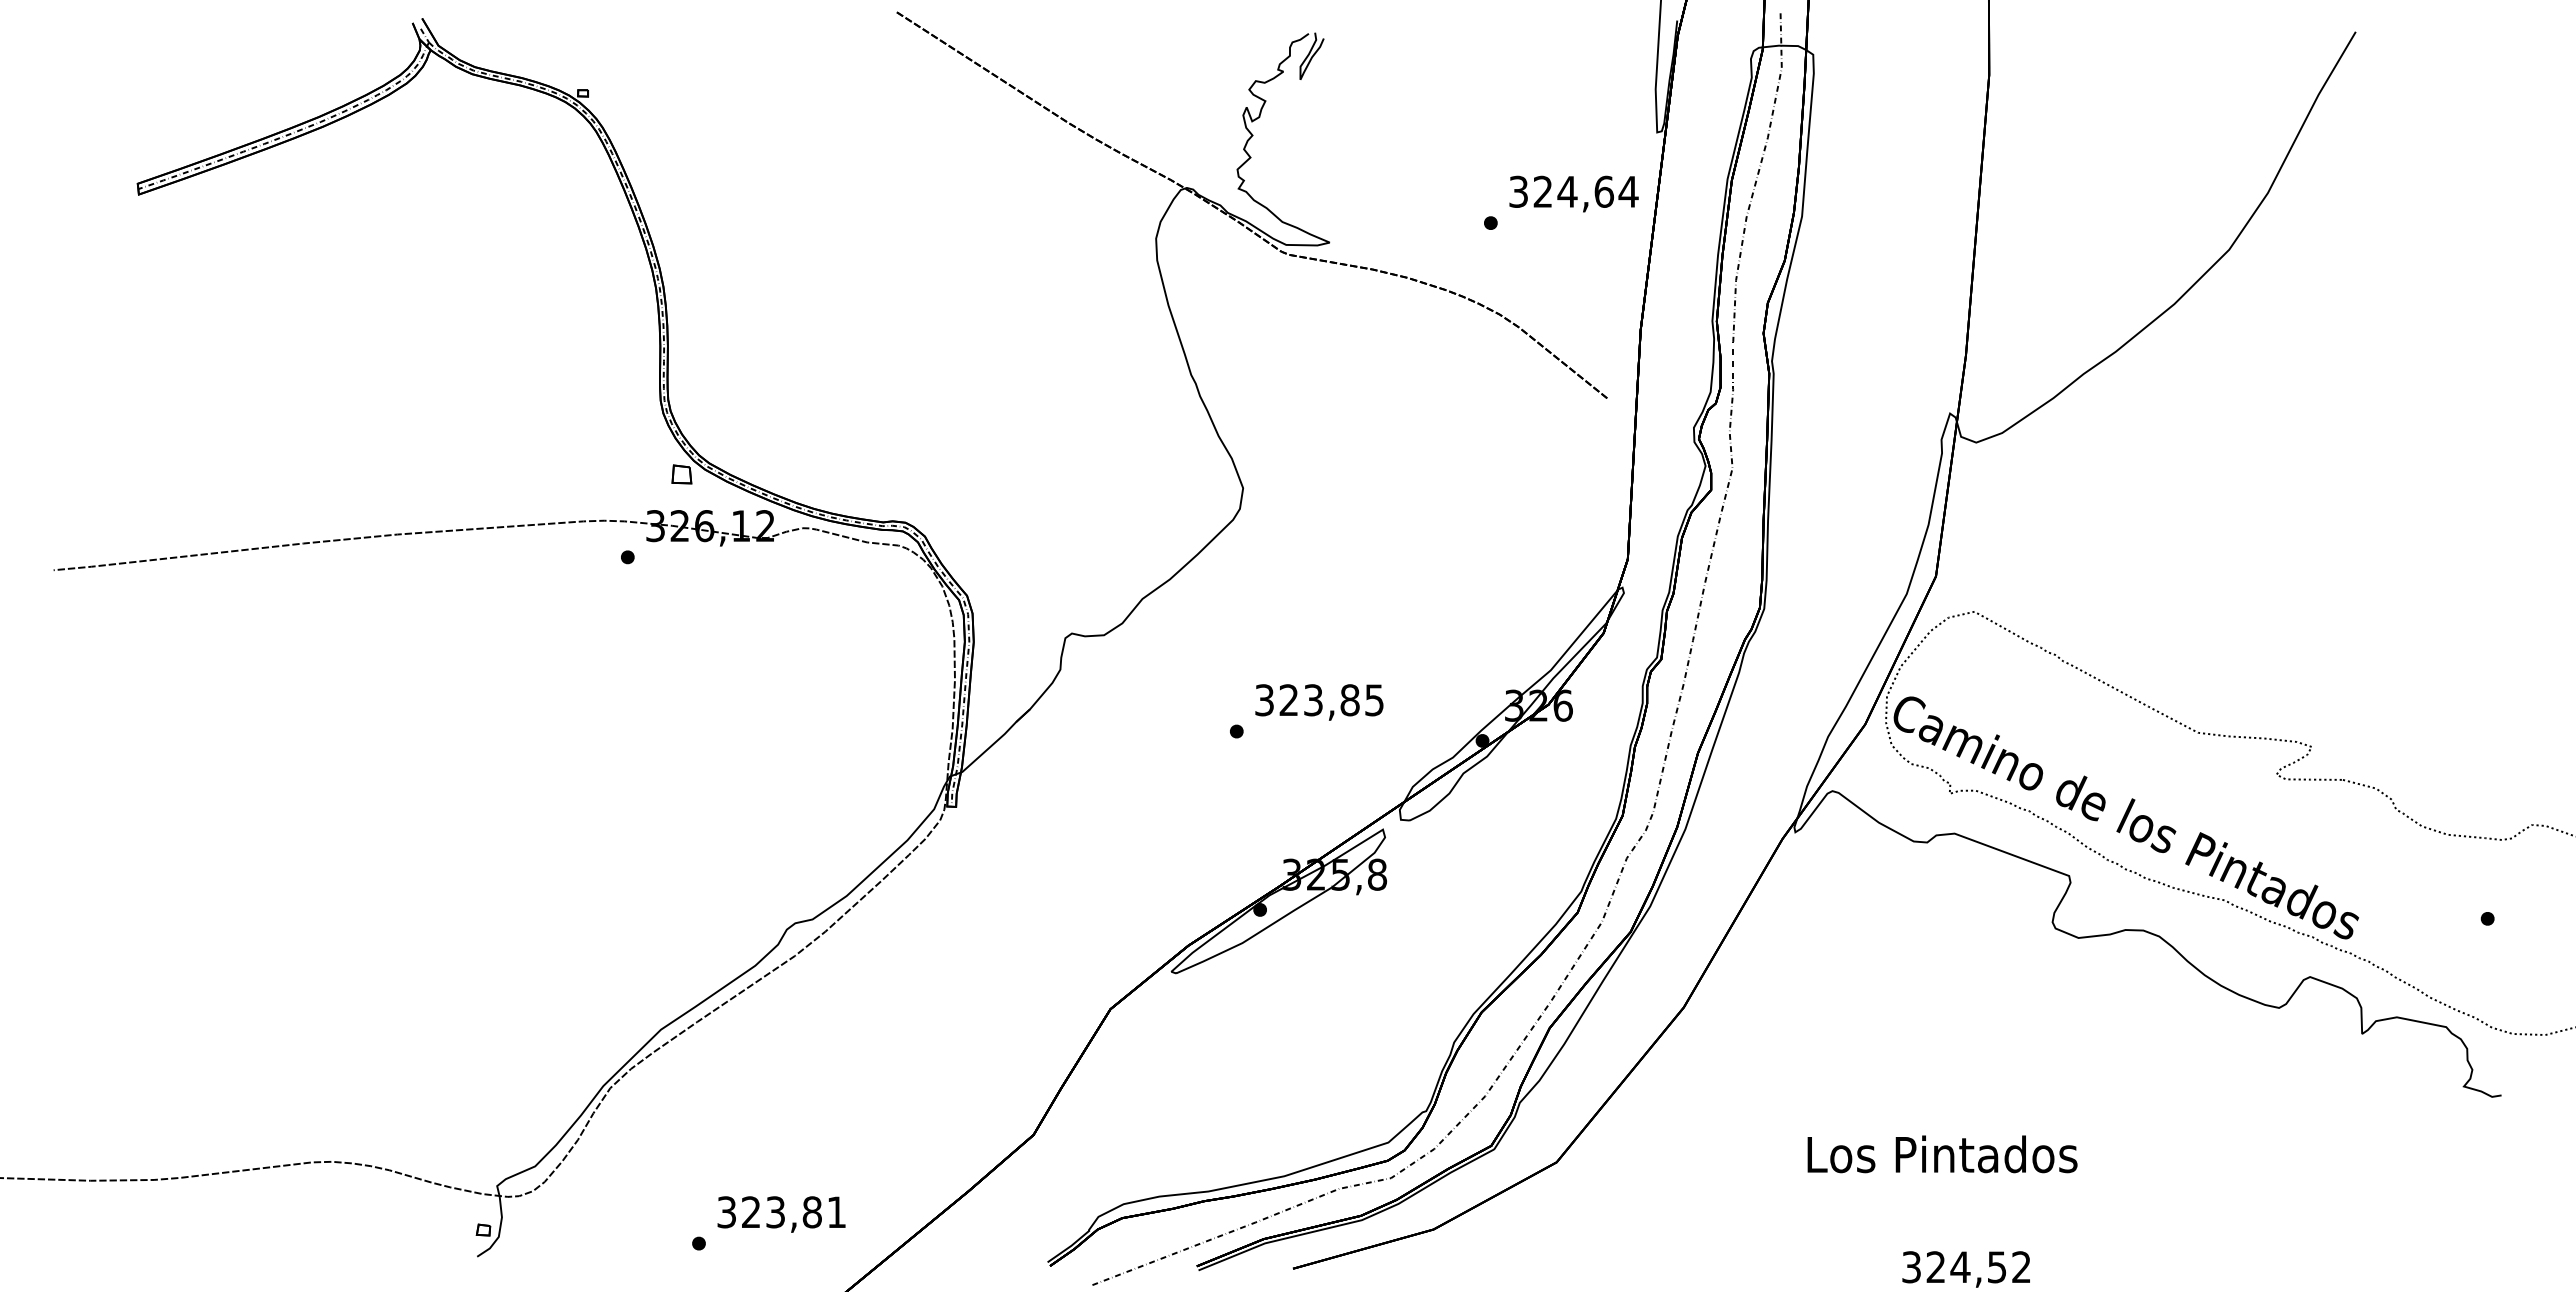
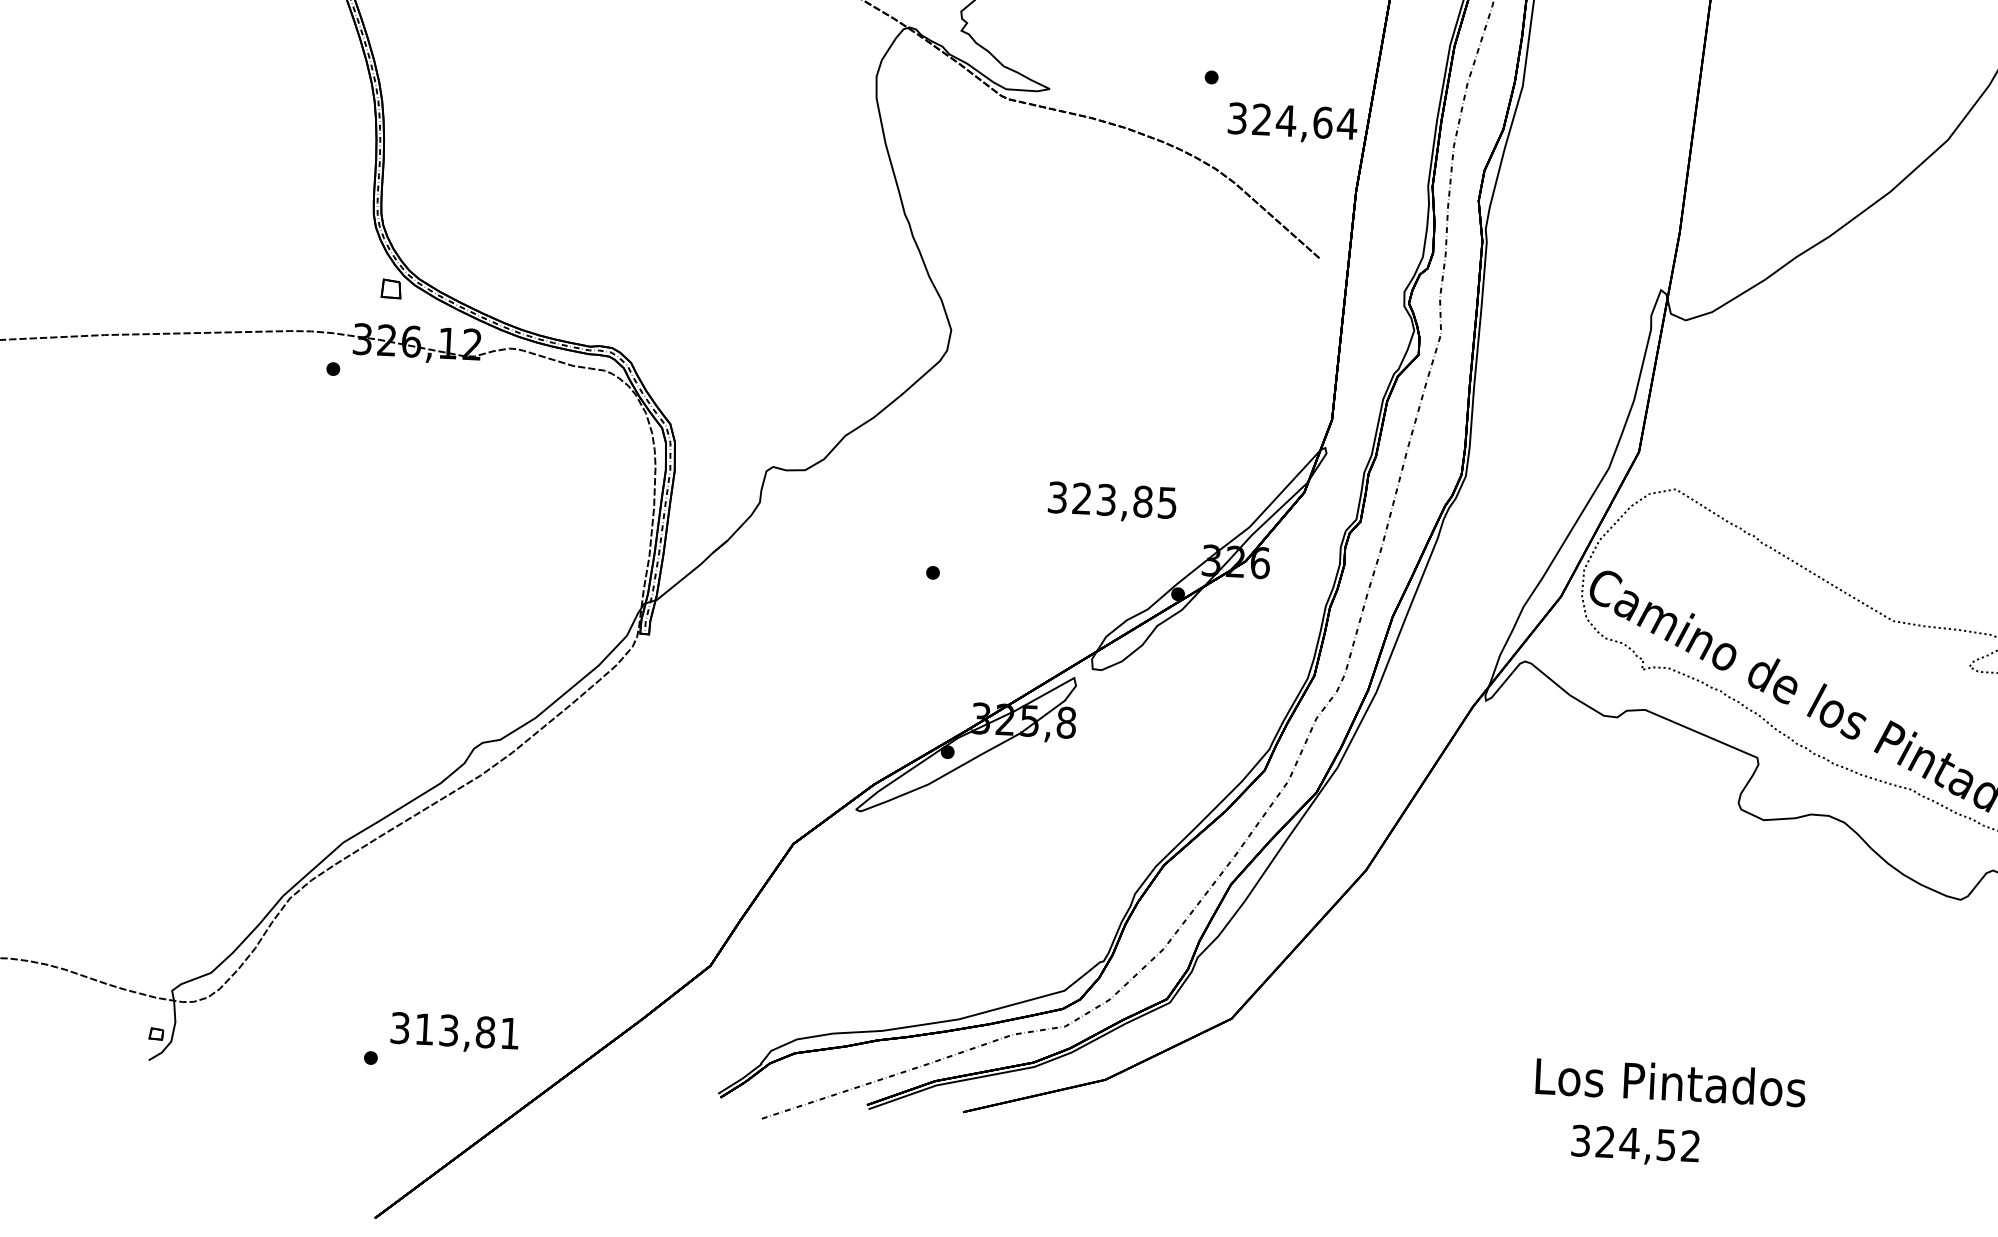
text: (1573, 193) -> (1292, 122), moved
text: (1319, 702) -> (1112, 502), moved
text: (1942, 1154) -> (1670, 1082), moved
text: (750, 1211) -> (423, 1028), 323,81 -> 313,81

